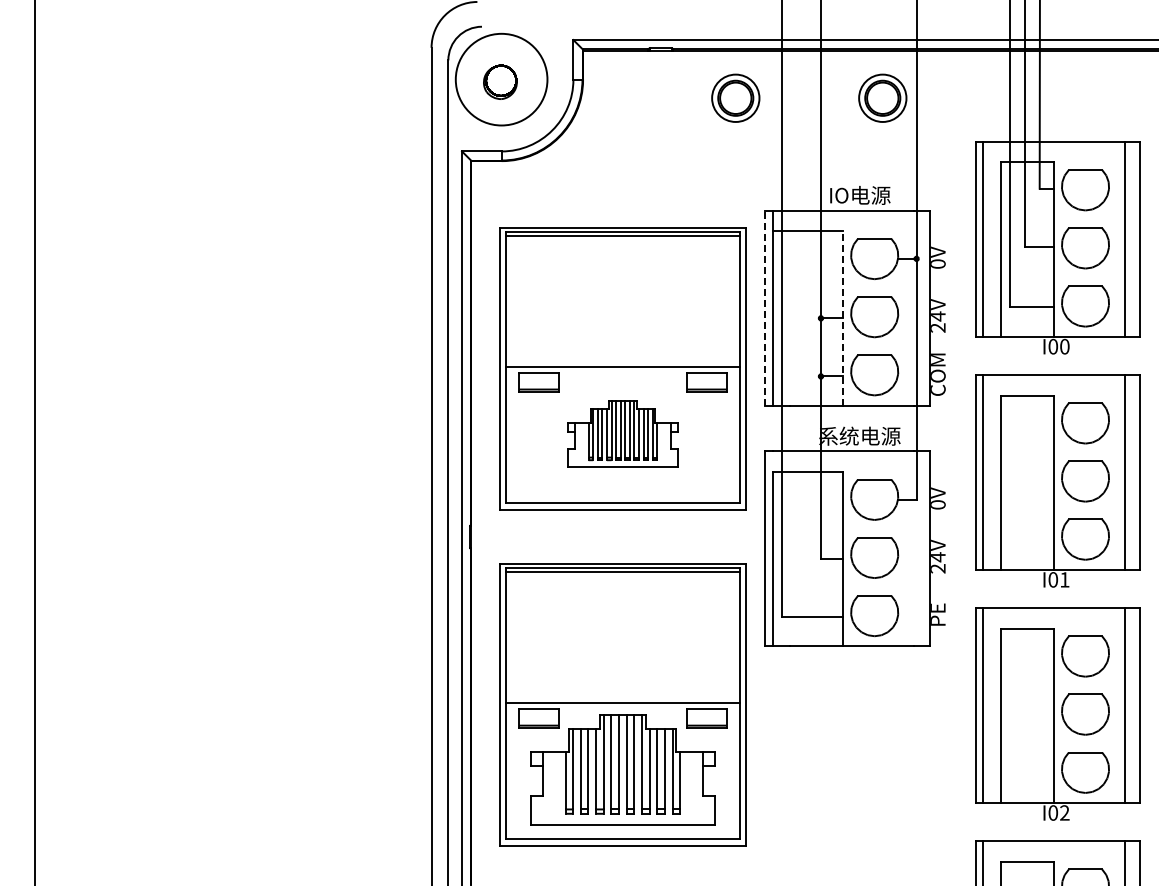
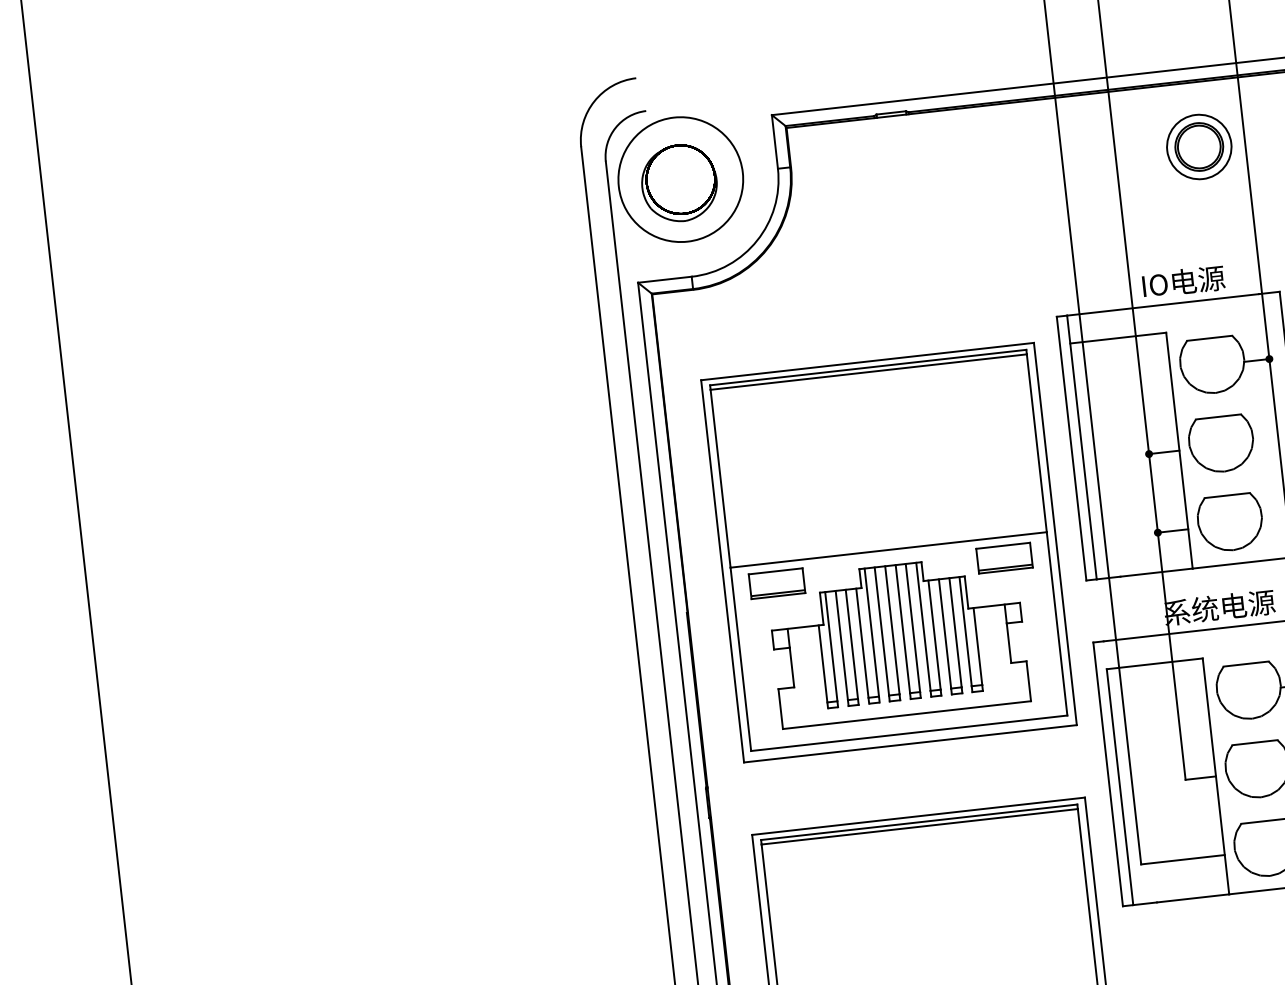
part: (500, 82) -> (679, 183), size x1.67
part: (735, 97) -> (999, 168), removed
line: (764, 307) -> (1071, 447), dashed -> solid
line: (843, 317) -> (1179, 449), dashed -> solid
part: (622, 433) -> (898, 639), size x1.67

